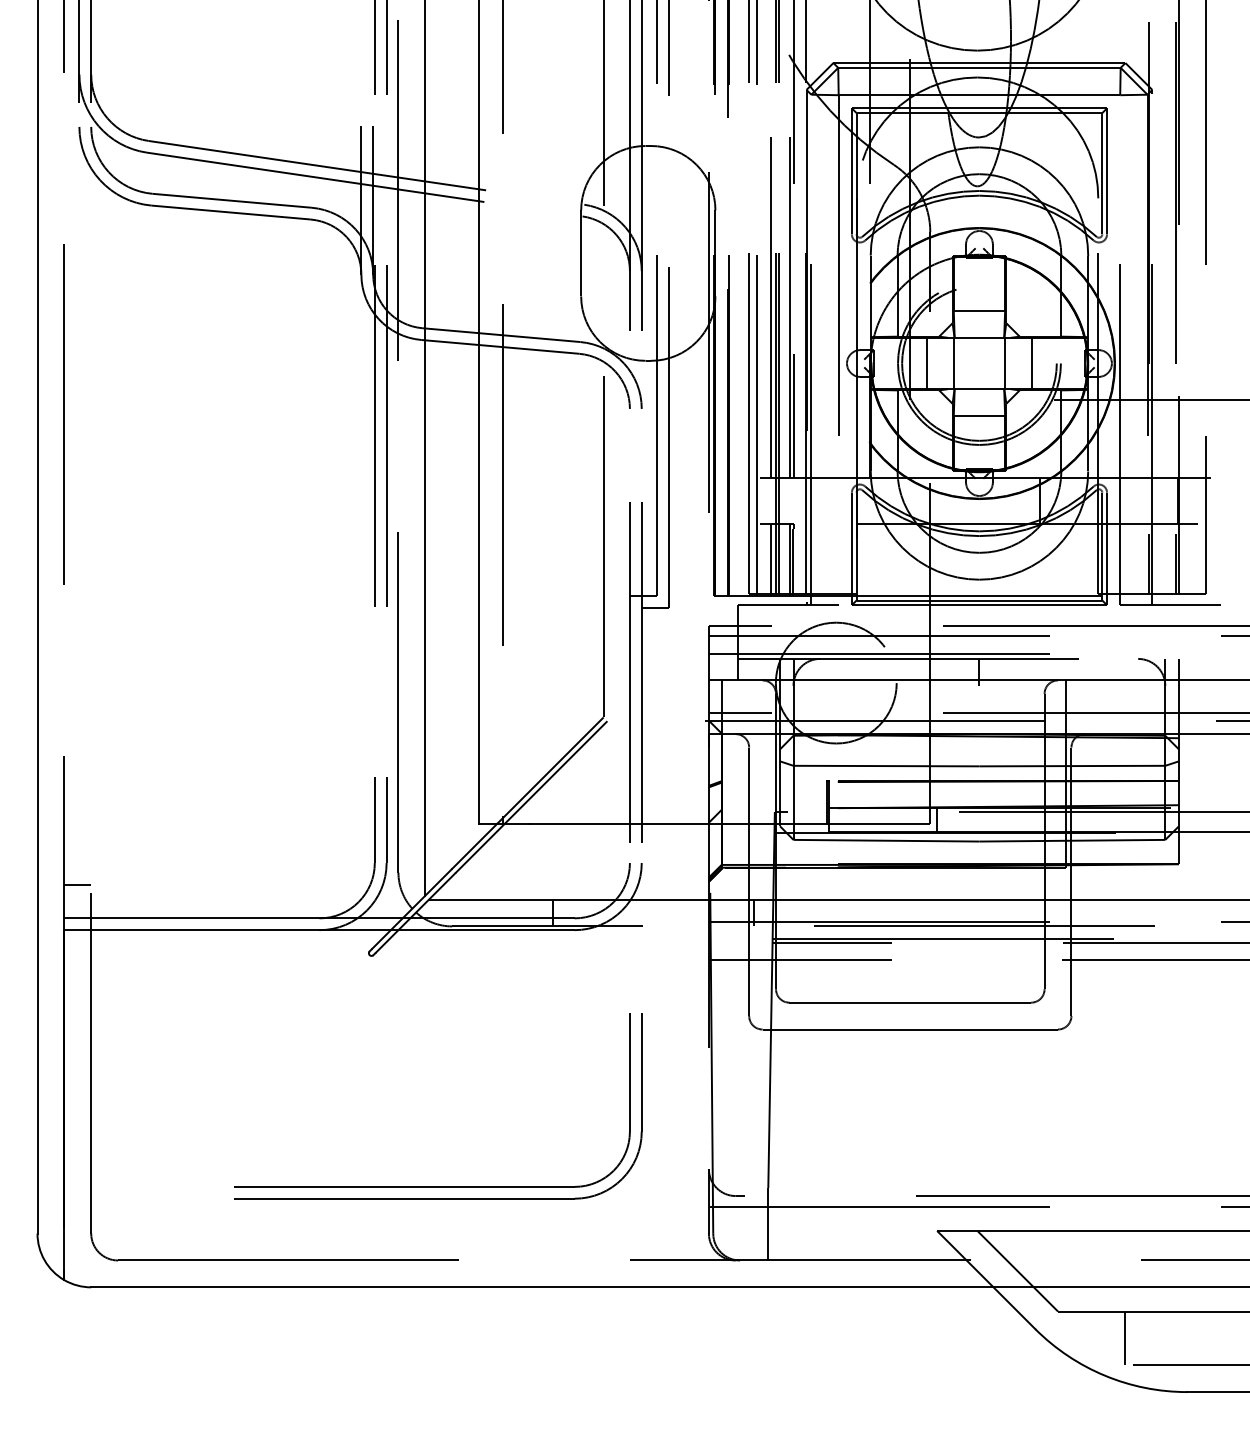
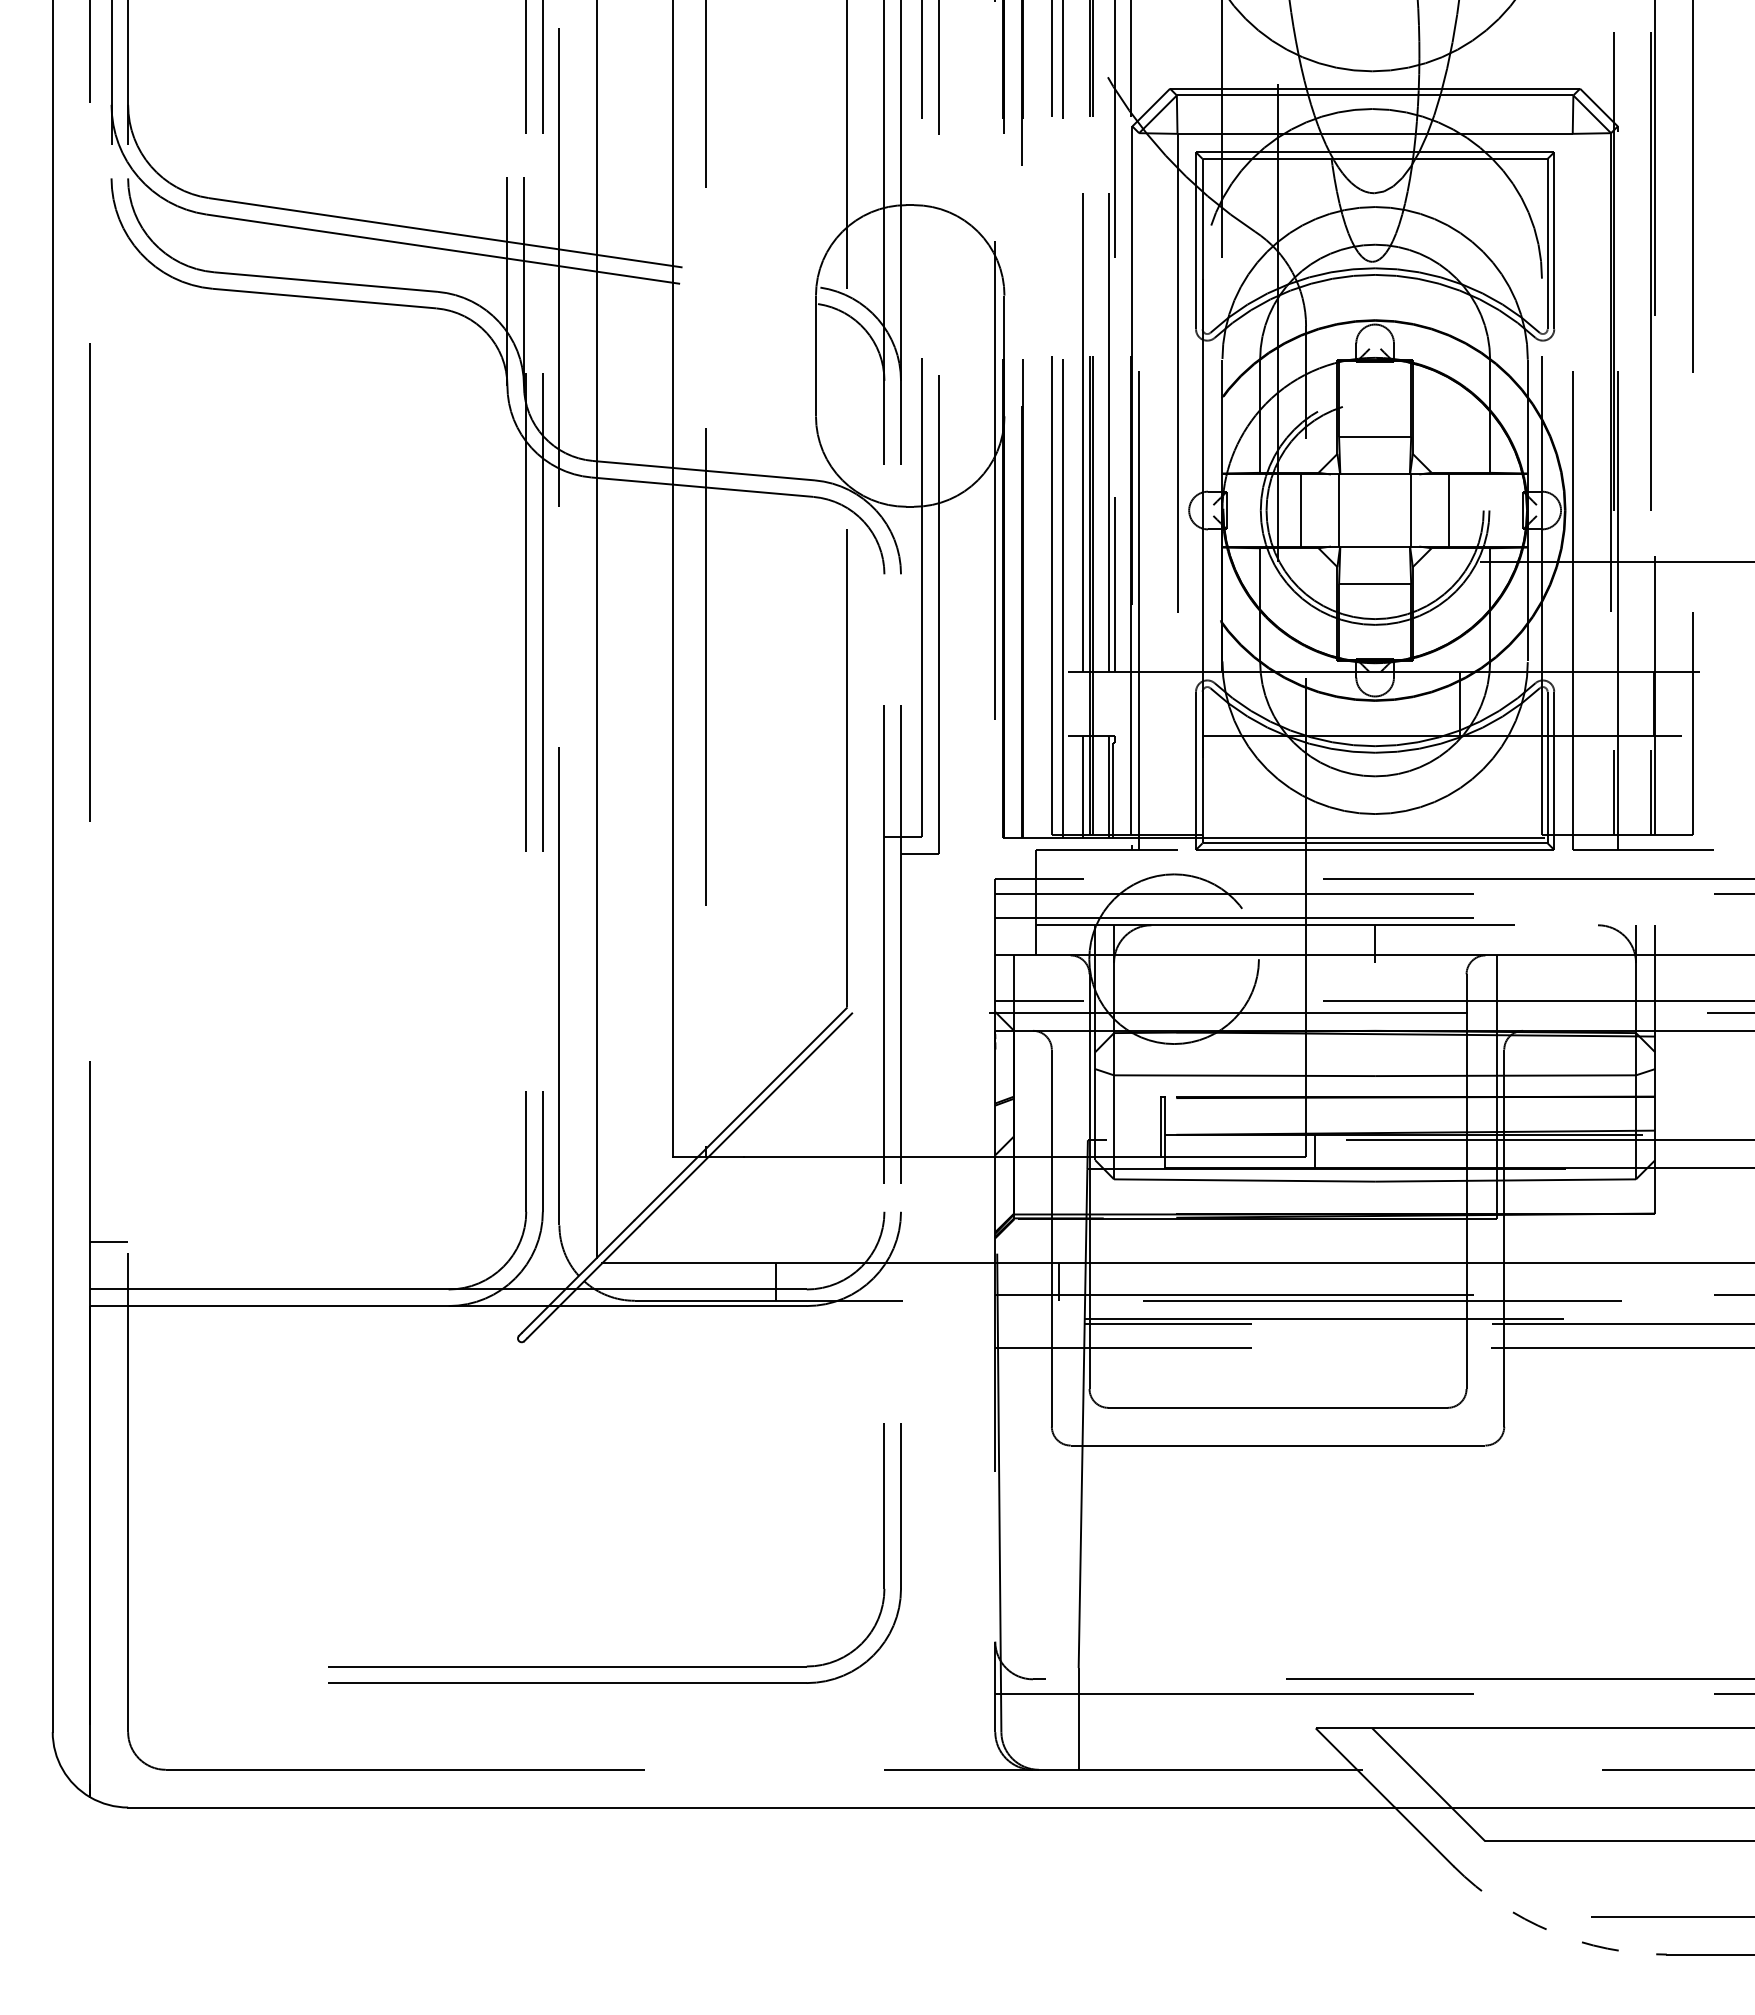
line: (1125, 1337) -> (1579, 1878), removed
arc: (1105, 1375) -> (1551, 1931), solid -> dashed

